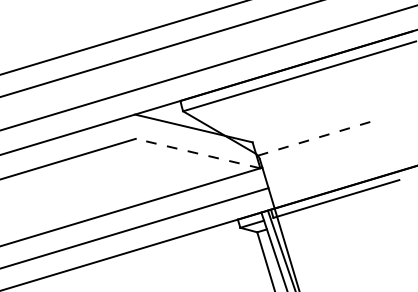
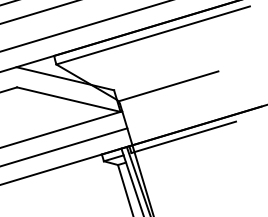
line: (318, 137) -> (168, 86), dashed -> solid
line: (197, 153) -> (68, 99), dashed -> solid

